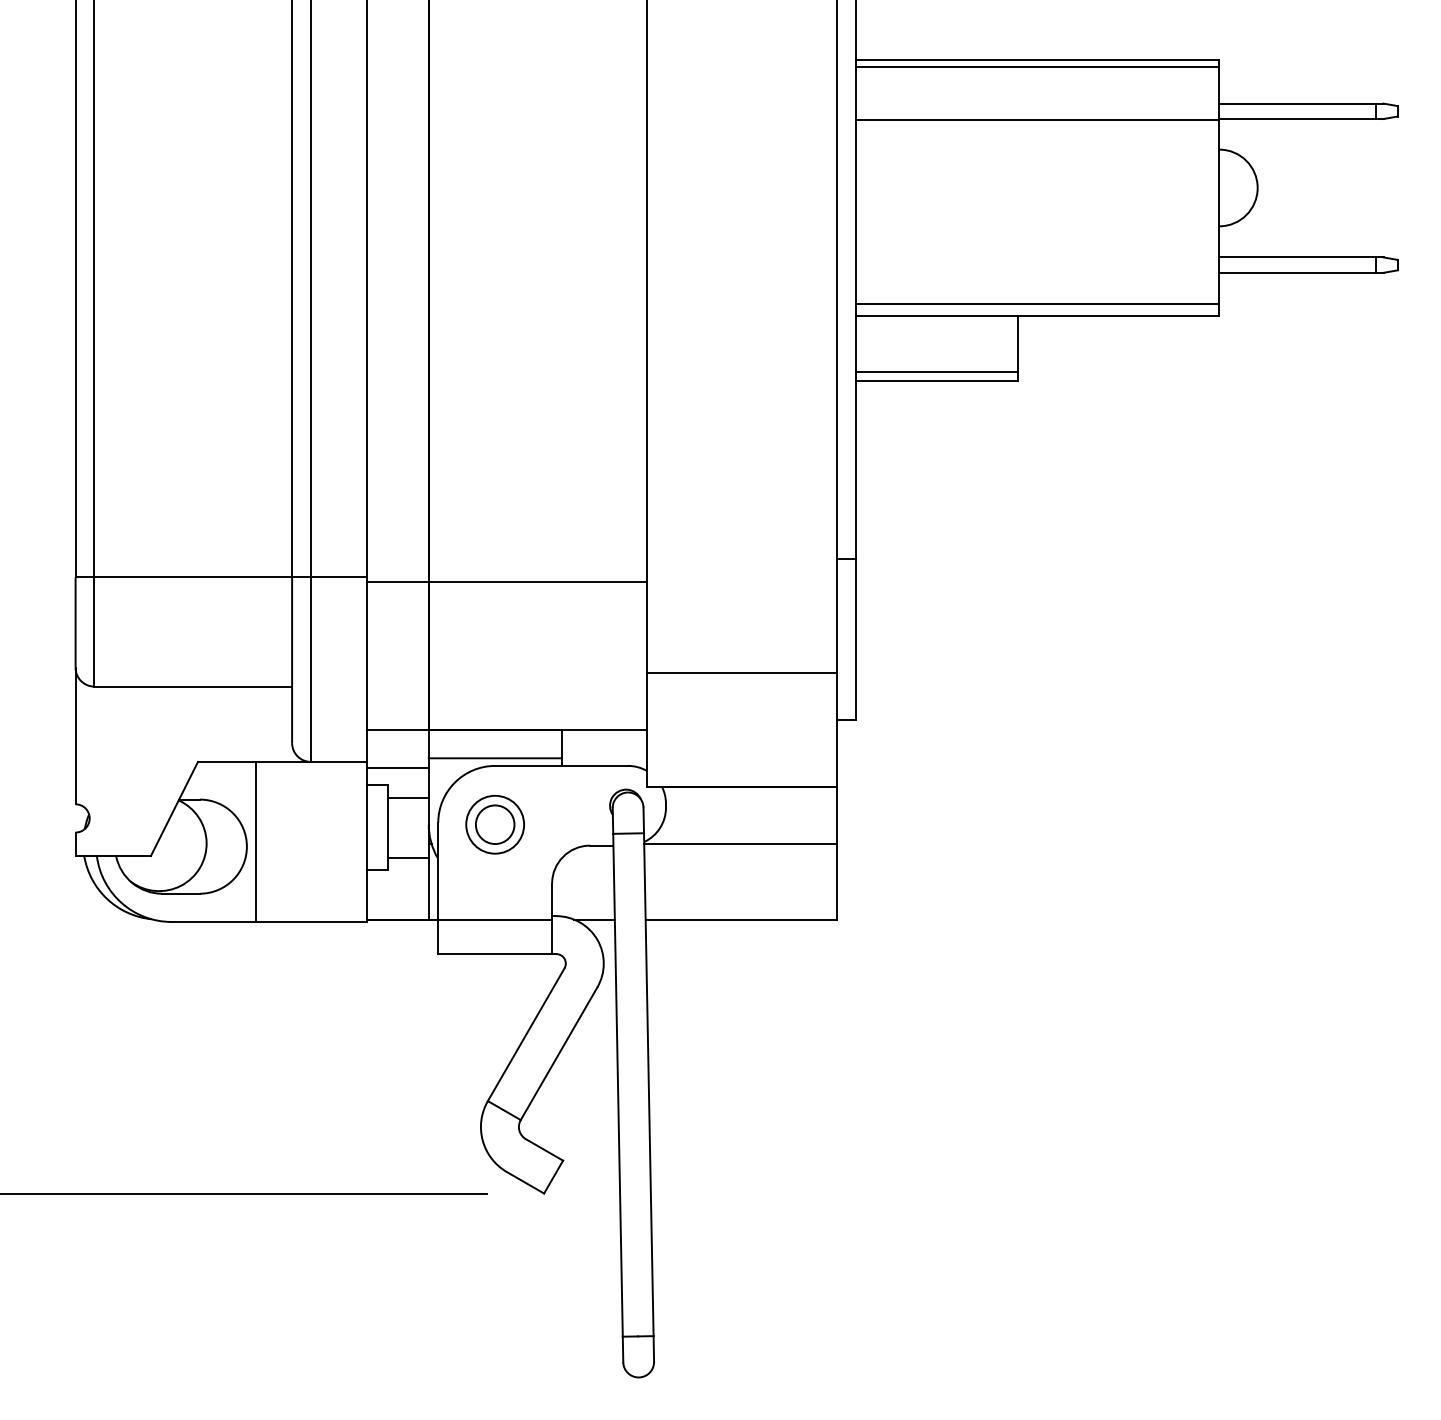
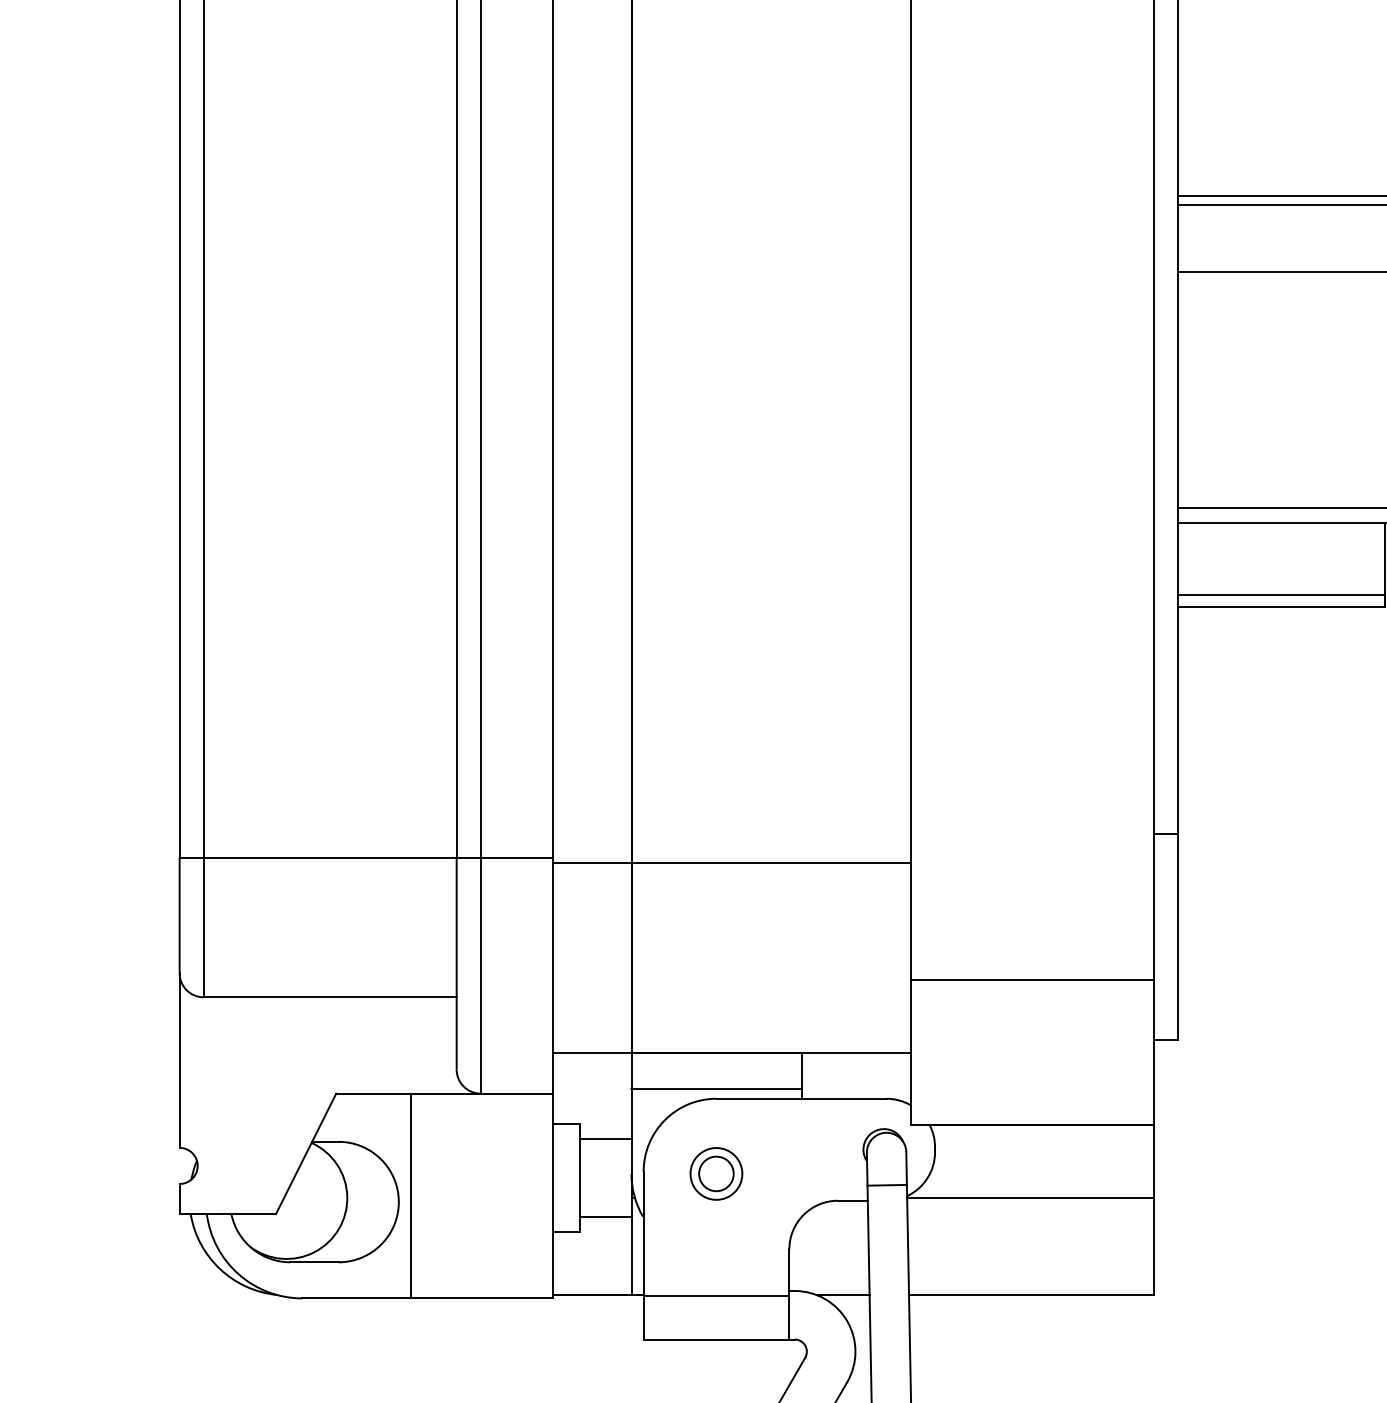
line: (397, 767) -> (591, 1100), removed
part: (494, 824) -> (715, 1173), size x0.7

